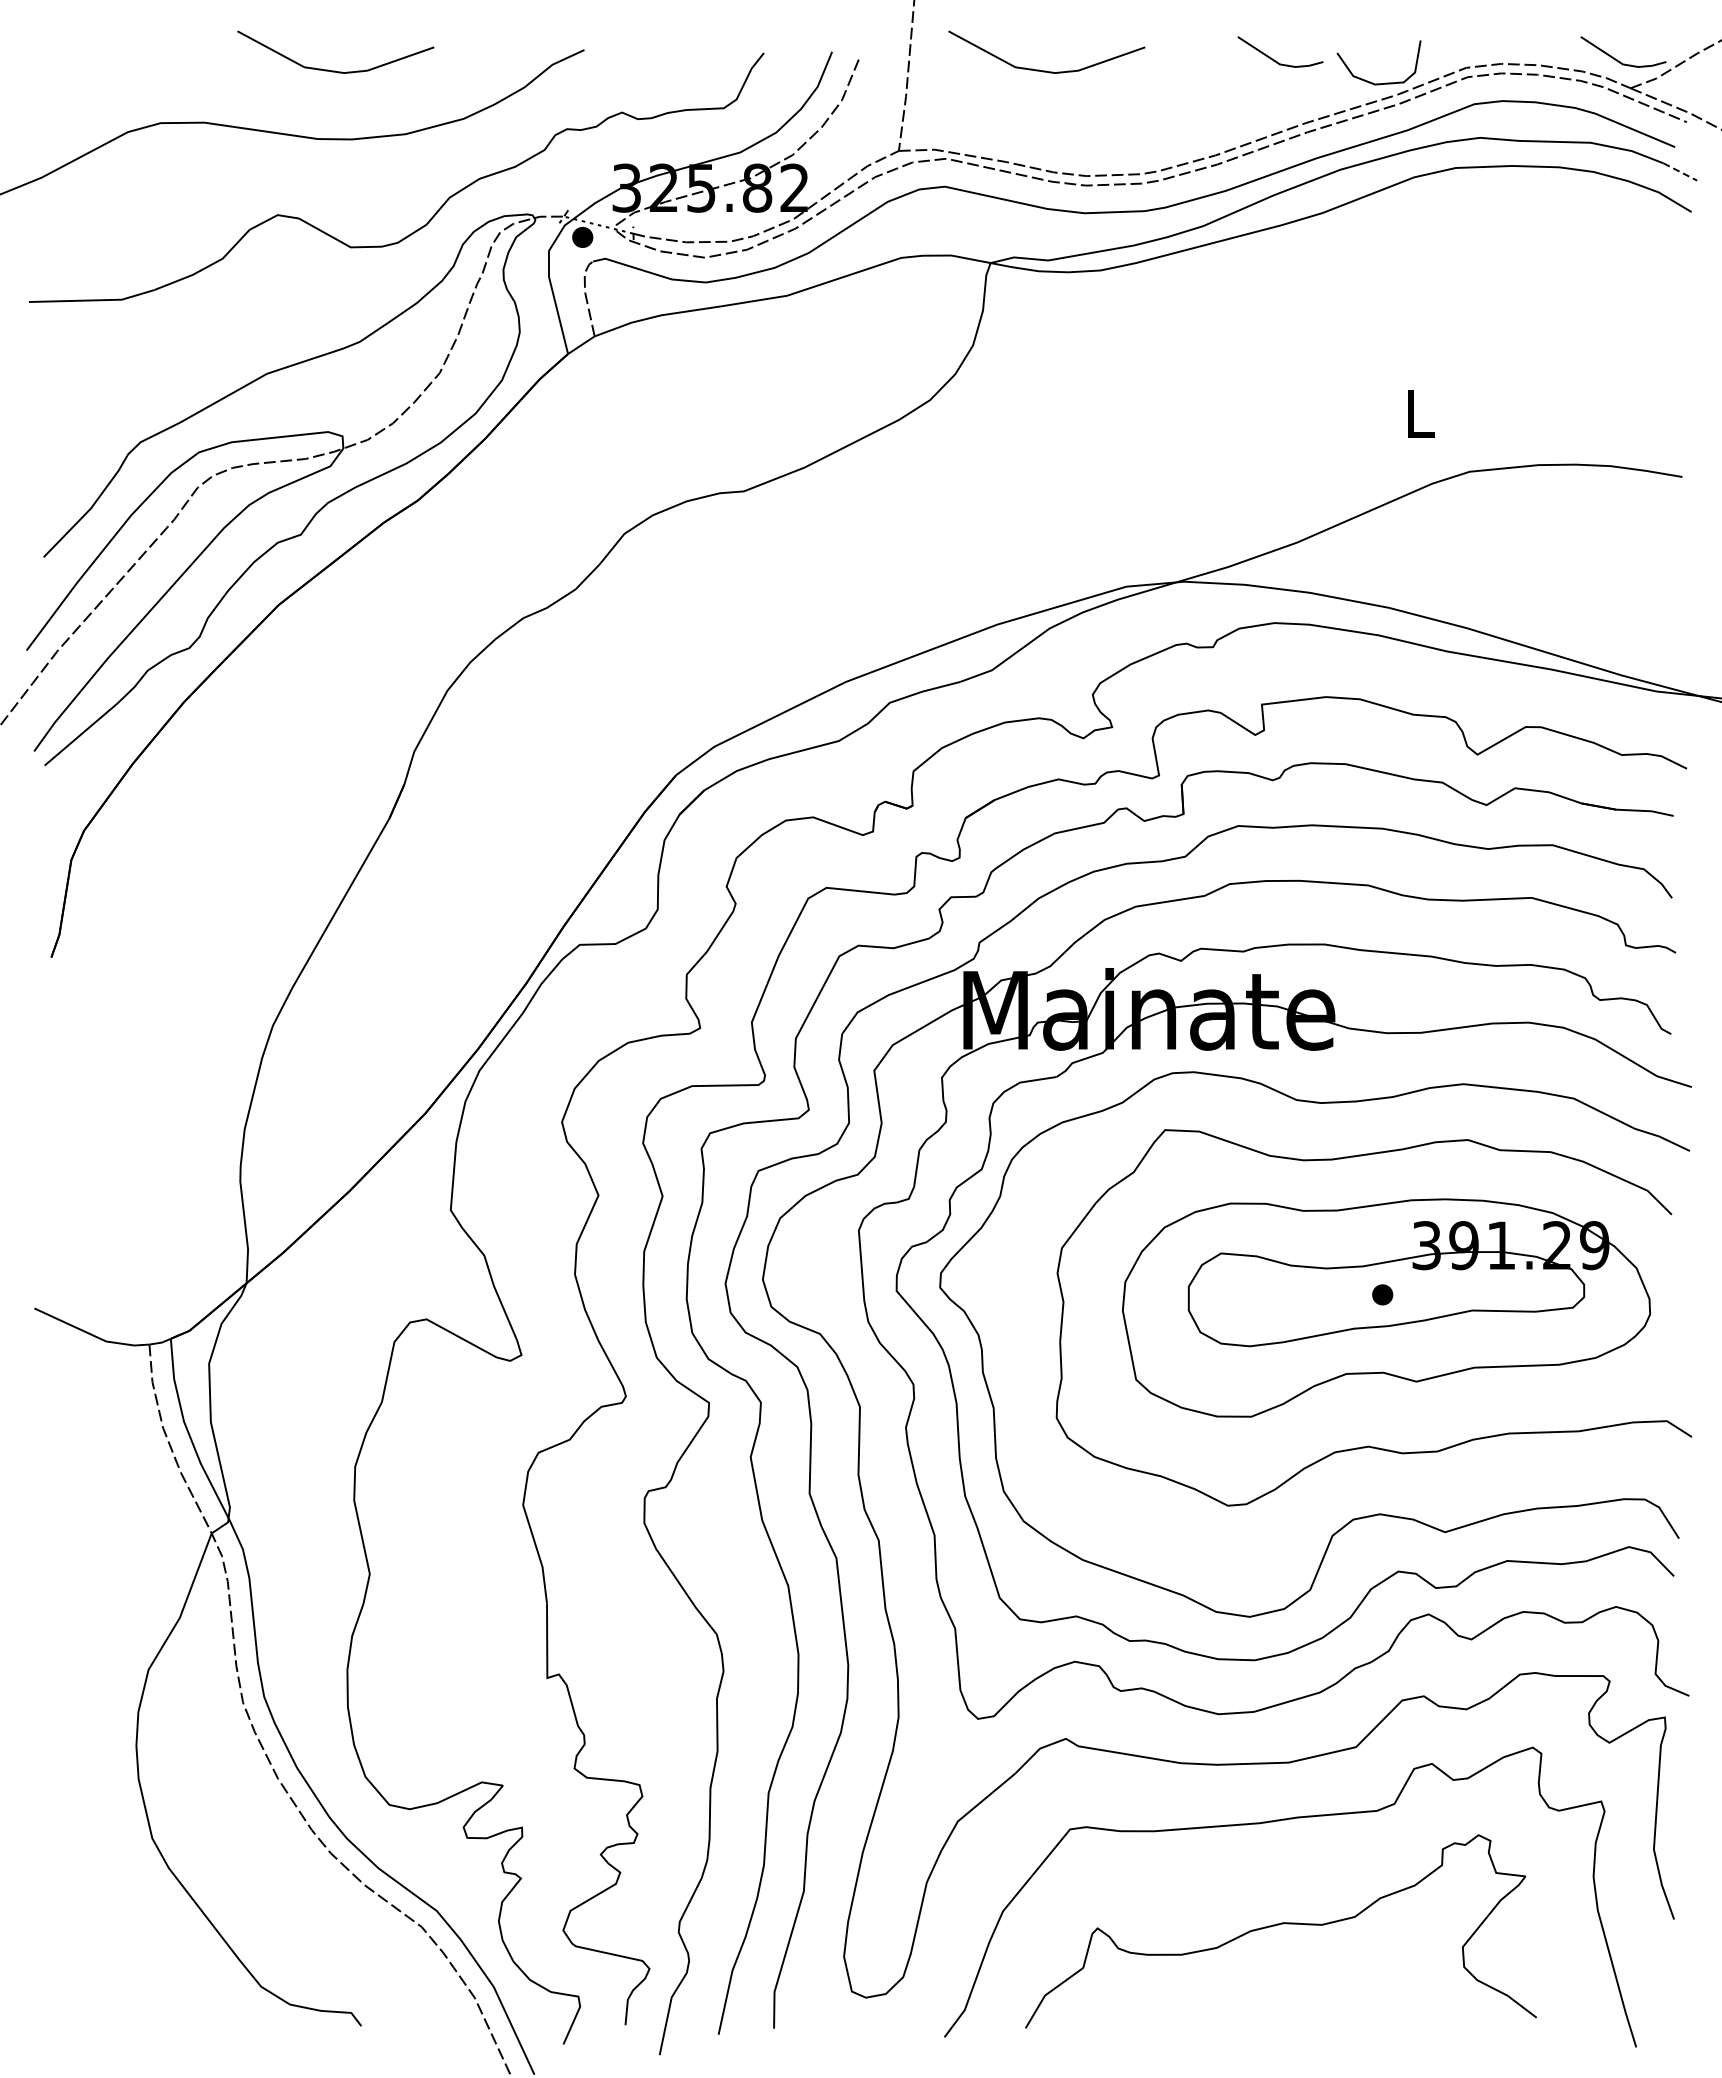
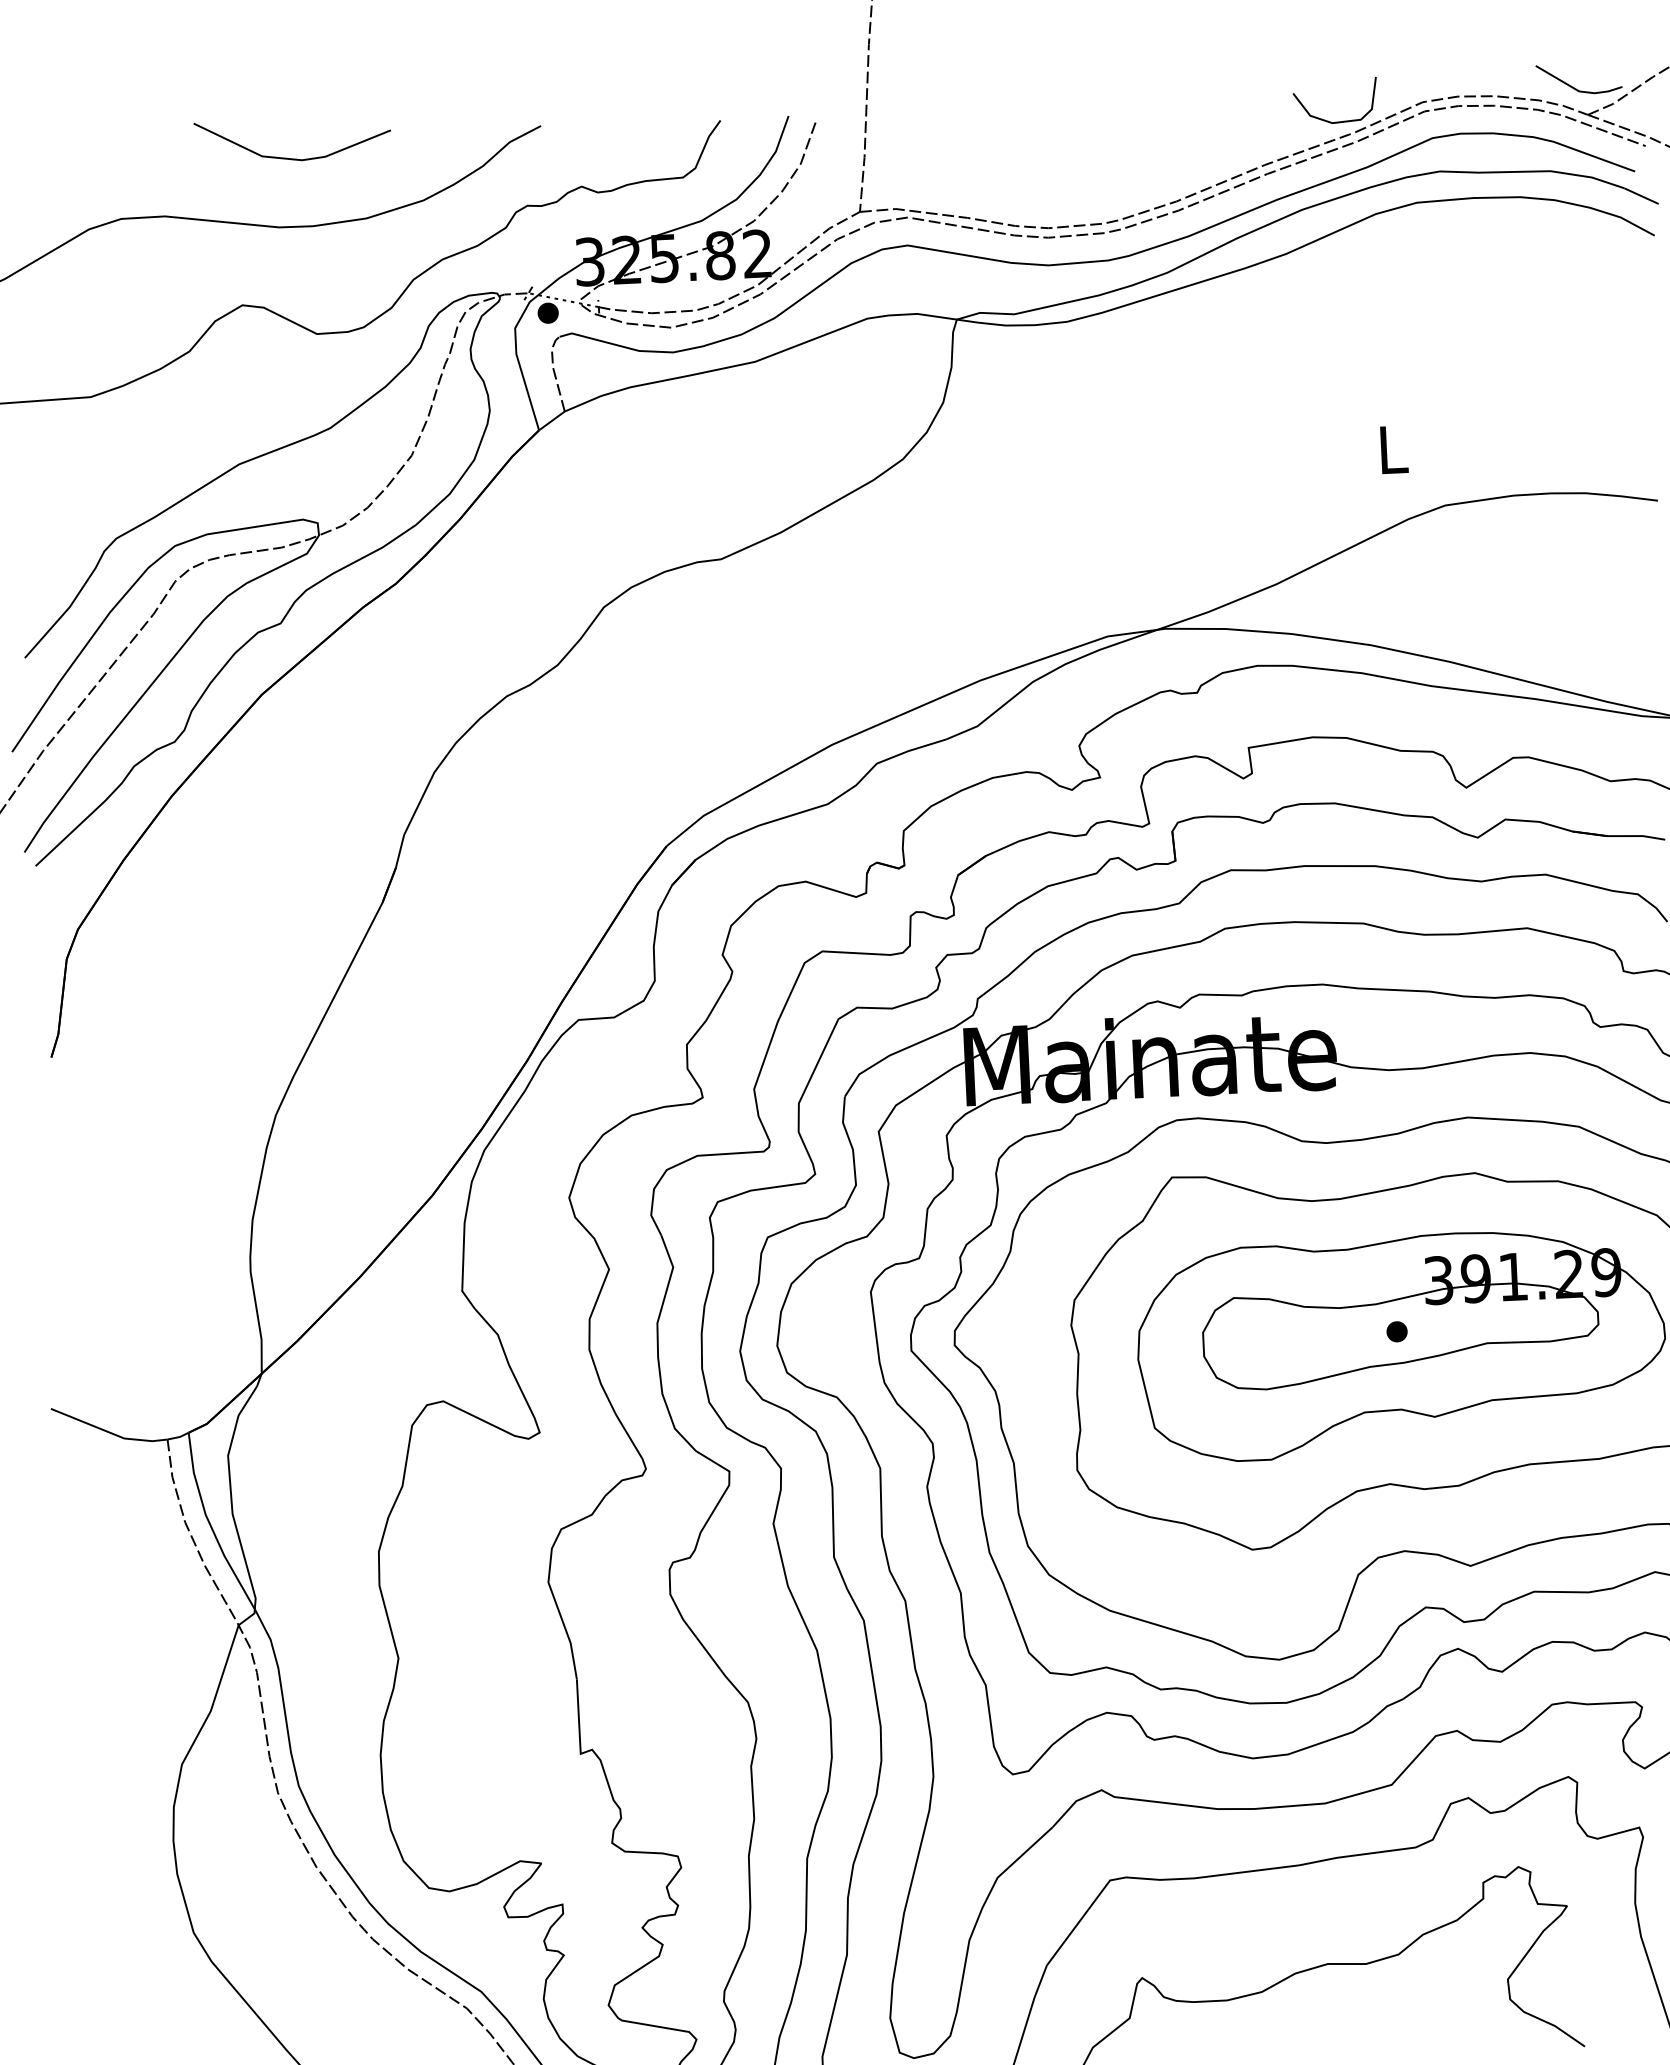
line: (1274, 59) -> (1230, 102), removed
line: (1046, 70) -> (1003, 124), removed
line: (1680, 171) -> (1641, 195), dashed -> solid

